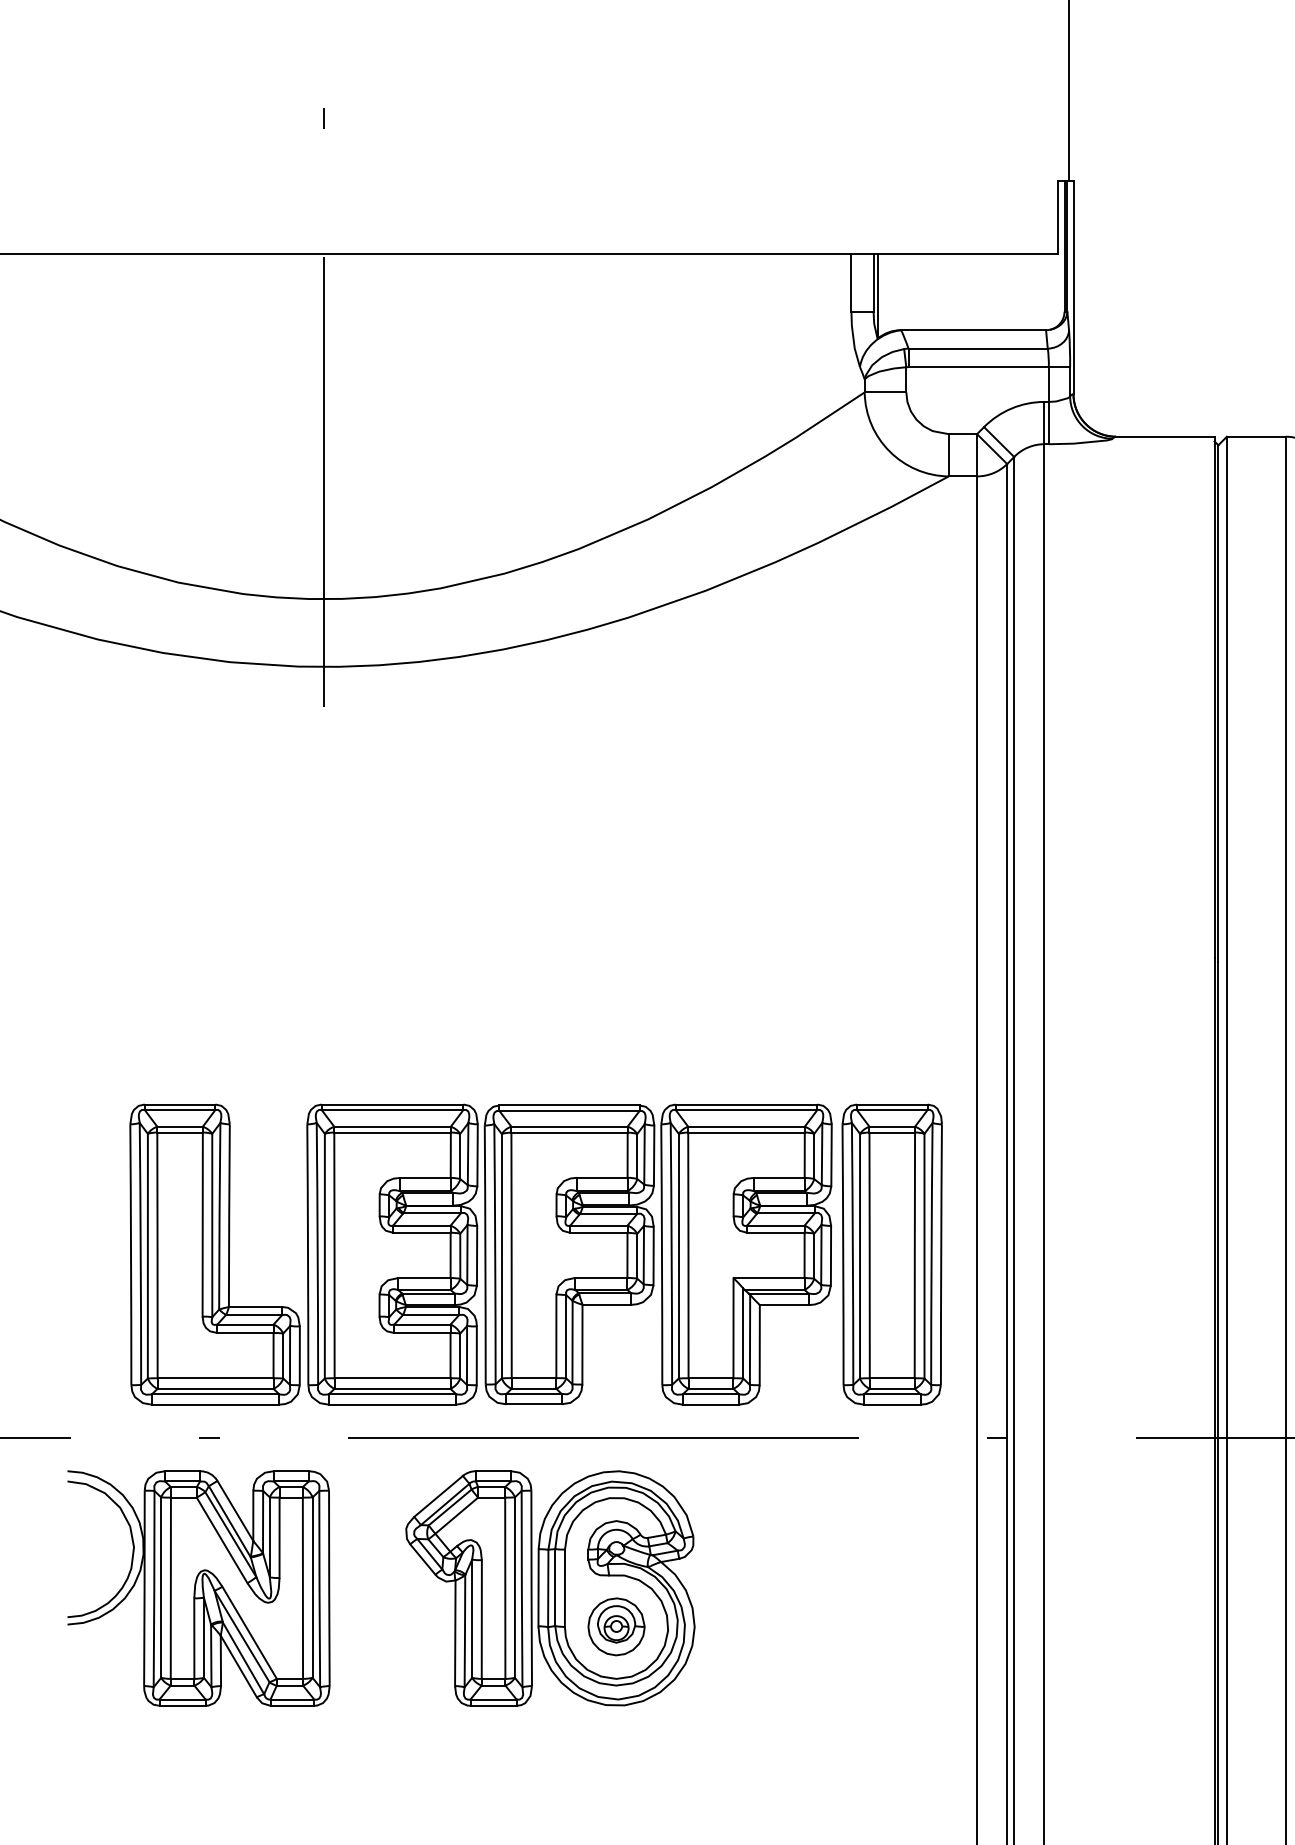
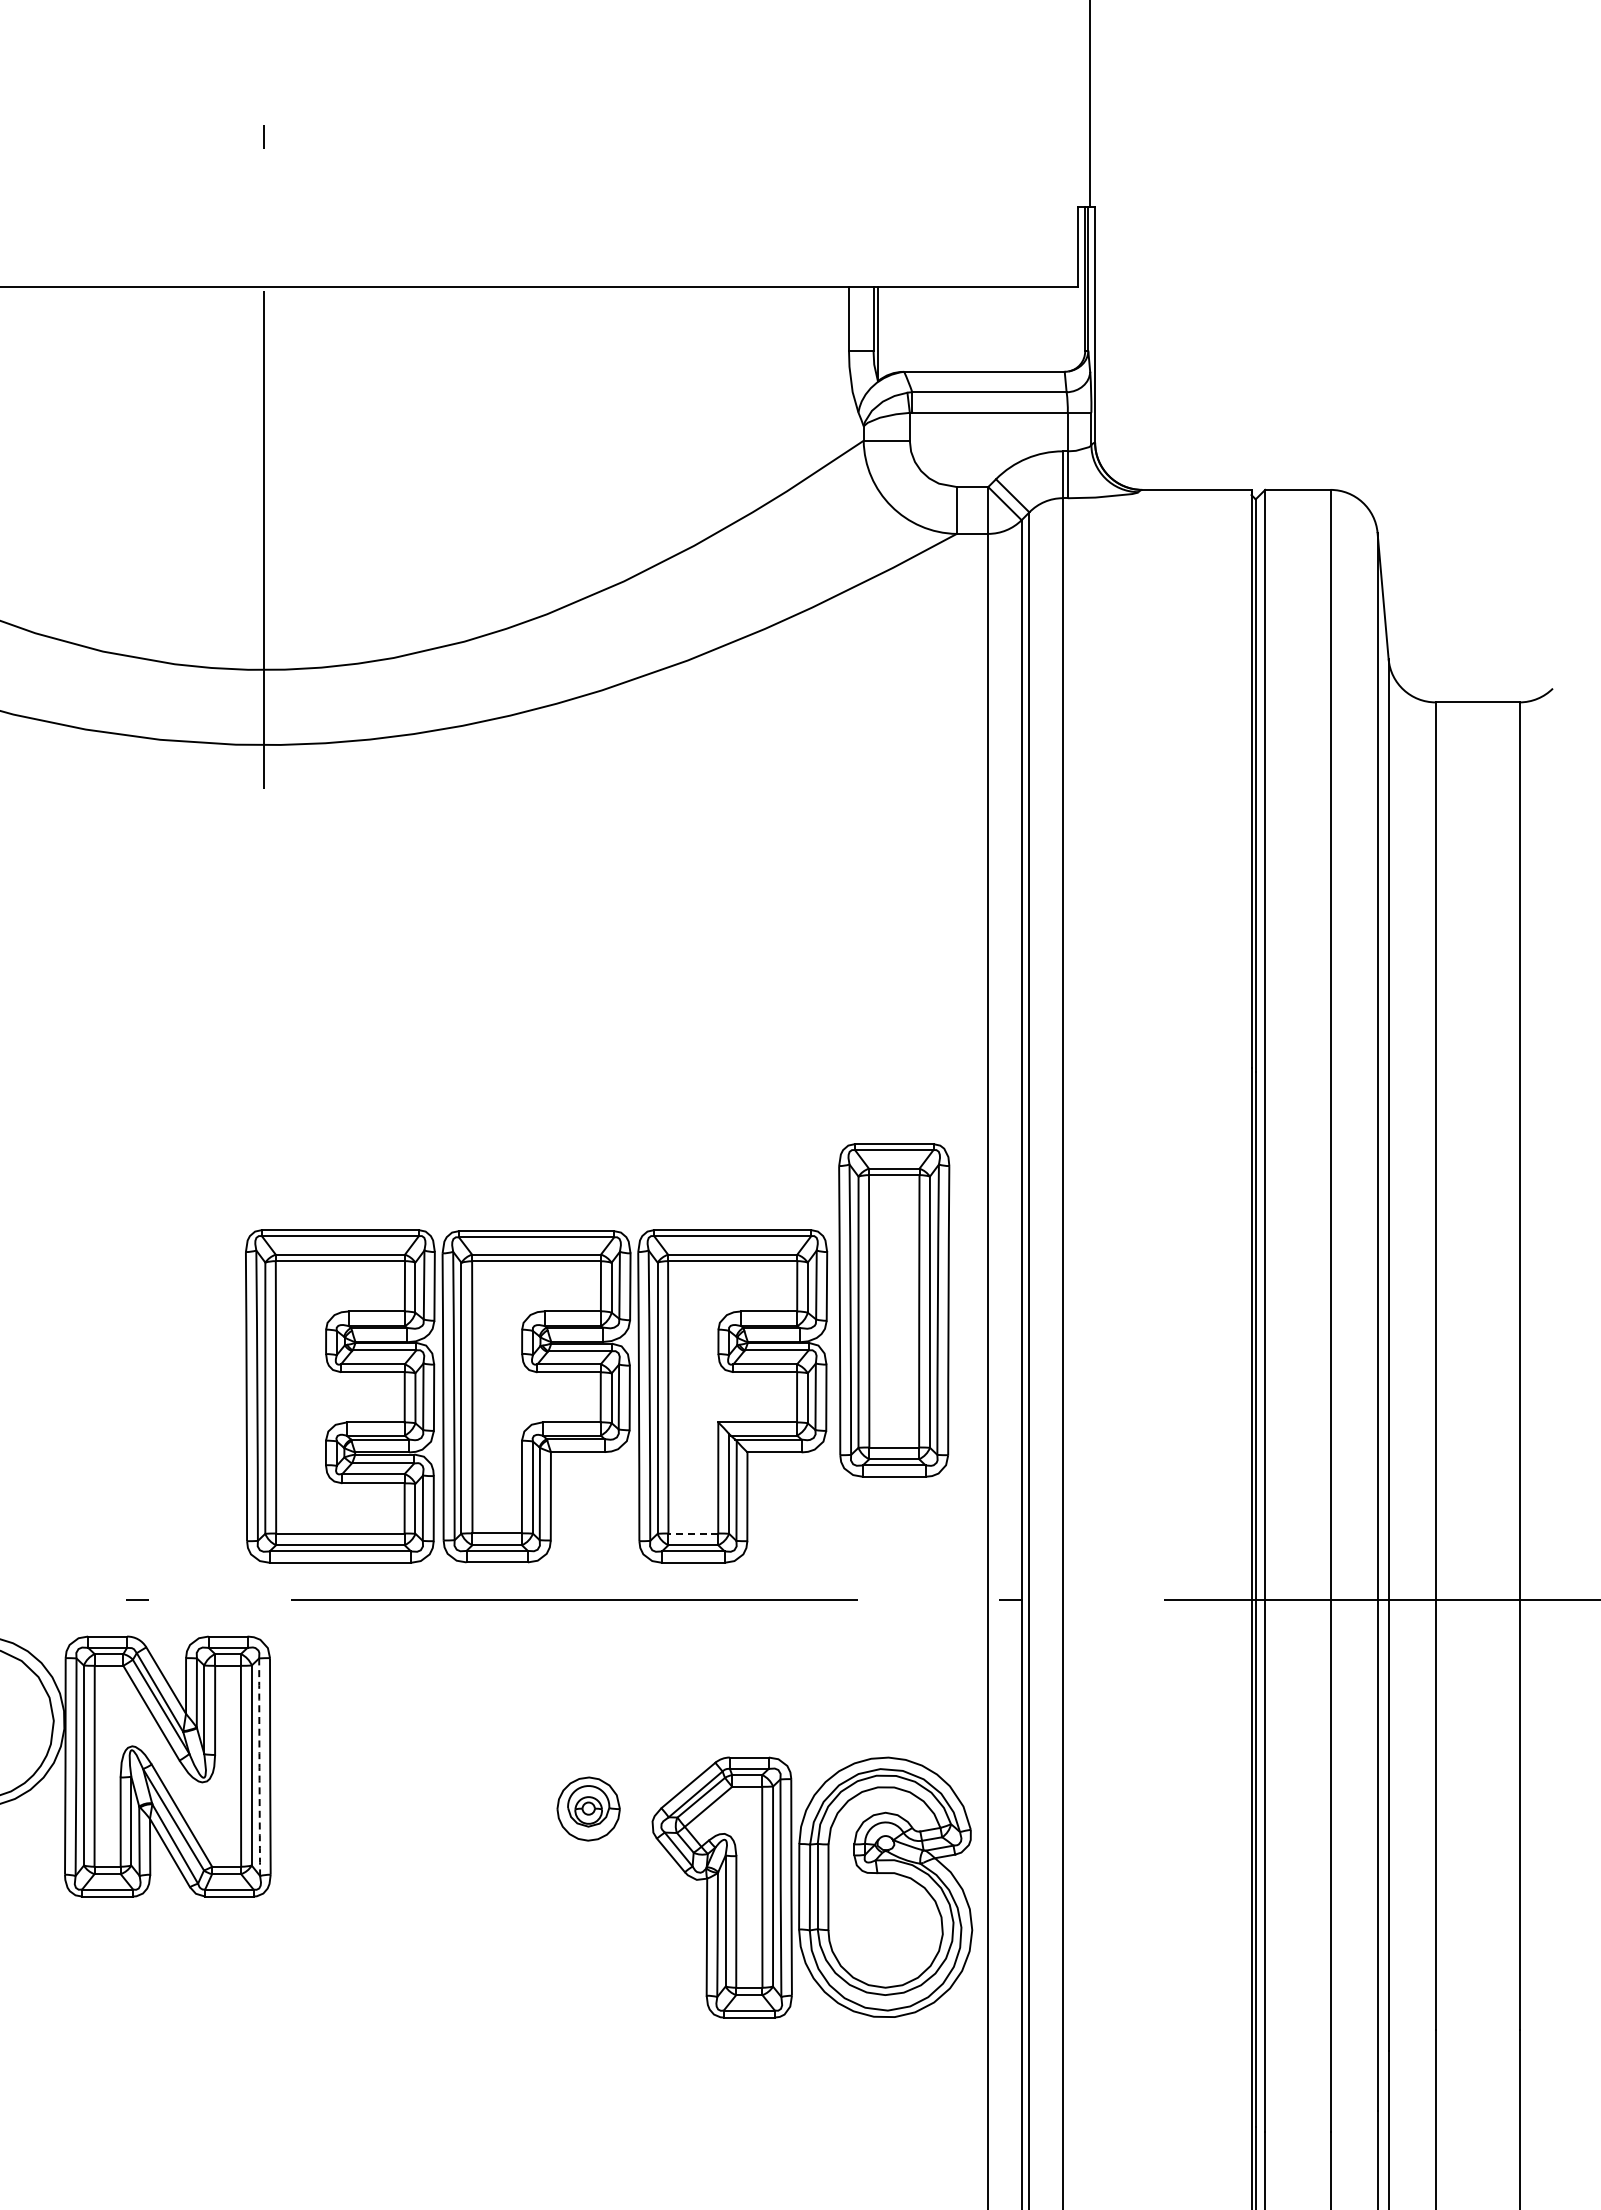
part: (214, 1254) -> (143, 1396), removed
part: (892, 1254) -> (894, 1310), moved
line: (711, 1378) -> (693, 1533), solid -> dashed
part: (550, 1588) -> (812, 1887), moved
arc: (319, 1589) -> (259, 1767), solid -> dashed

